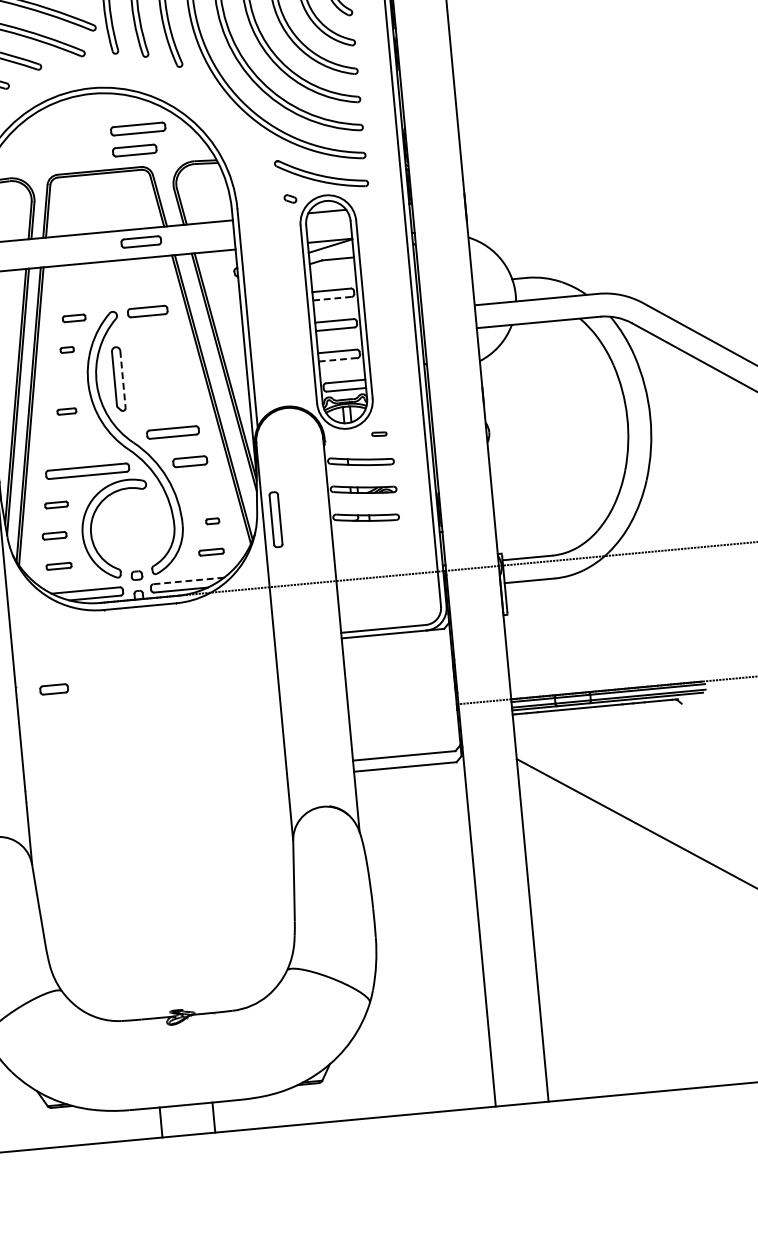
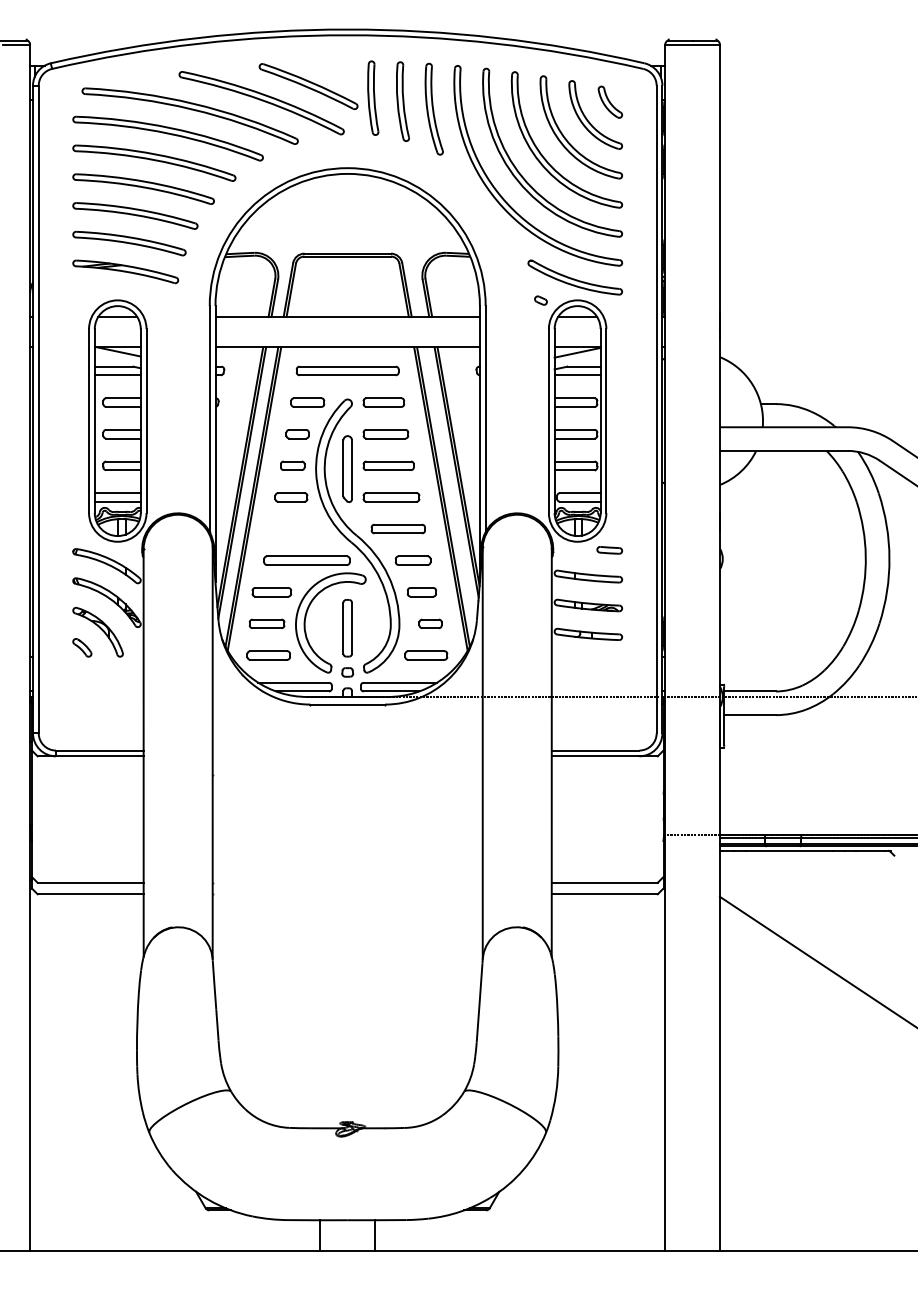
part: (138, 129) -> (391, 497), moved
part: (134, 150) -> (385, 434), moved
part: (140, 241) -> (383, 330), removed
line: (332, 268) -> (577, 375), added
part: (109, 283) -> (347, 370), added
line: (332, 298) -> (574, 406), dashed -> solid
part: (73, 318) -> (307, 402), size x1.43
part: (67, 350) -> (297, 434), size x1.67
line: (338, 360) -> (574, 470), dashed -> solid
part: (157, 371) -> (388, 465), added
part: (65, 380) -> (292, 465), added
line: (123, 380) -> (352, 470), dashed -> solid
part: (66, 411) -> (291, 497), size x1.67
part: (379, 434) -> (609, 550), size x1.67
part: (56, 505) -> (271, 592), size x1.67
part: (275, 519) -> (347, 628), moved
part: (212, 520) -> (430, 623), size x1.67
part: (54, 535) -> (266, 623), size x1.43
part: (211, 552) -> (426, 655), size x1.67
part: (58, 566) -> (268, 655), size x1.67
line: (188, 580) -> (400, 682), dashed -> solid
part: (53, 689) -> (421, 592), moved

